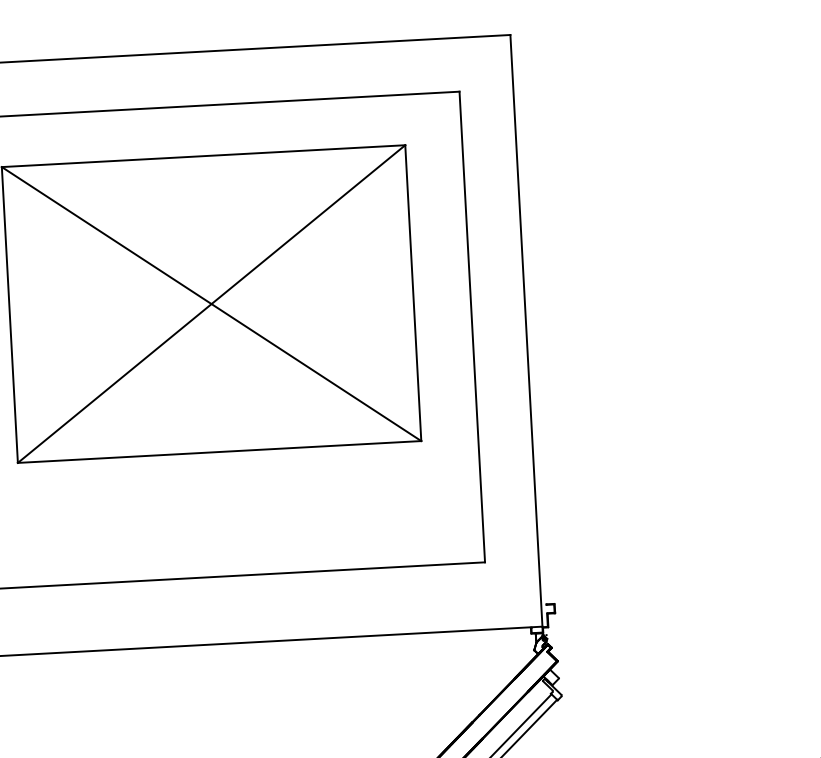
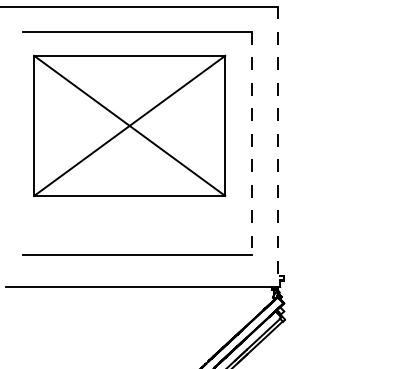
line: (472, 327) -> (252, 143), solid -> dashed
line: (526, 332) -> (277, 147), solid -> dashed

